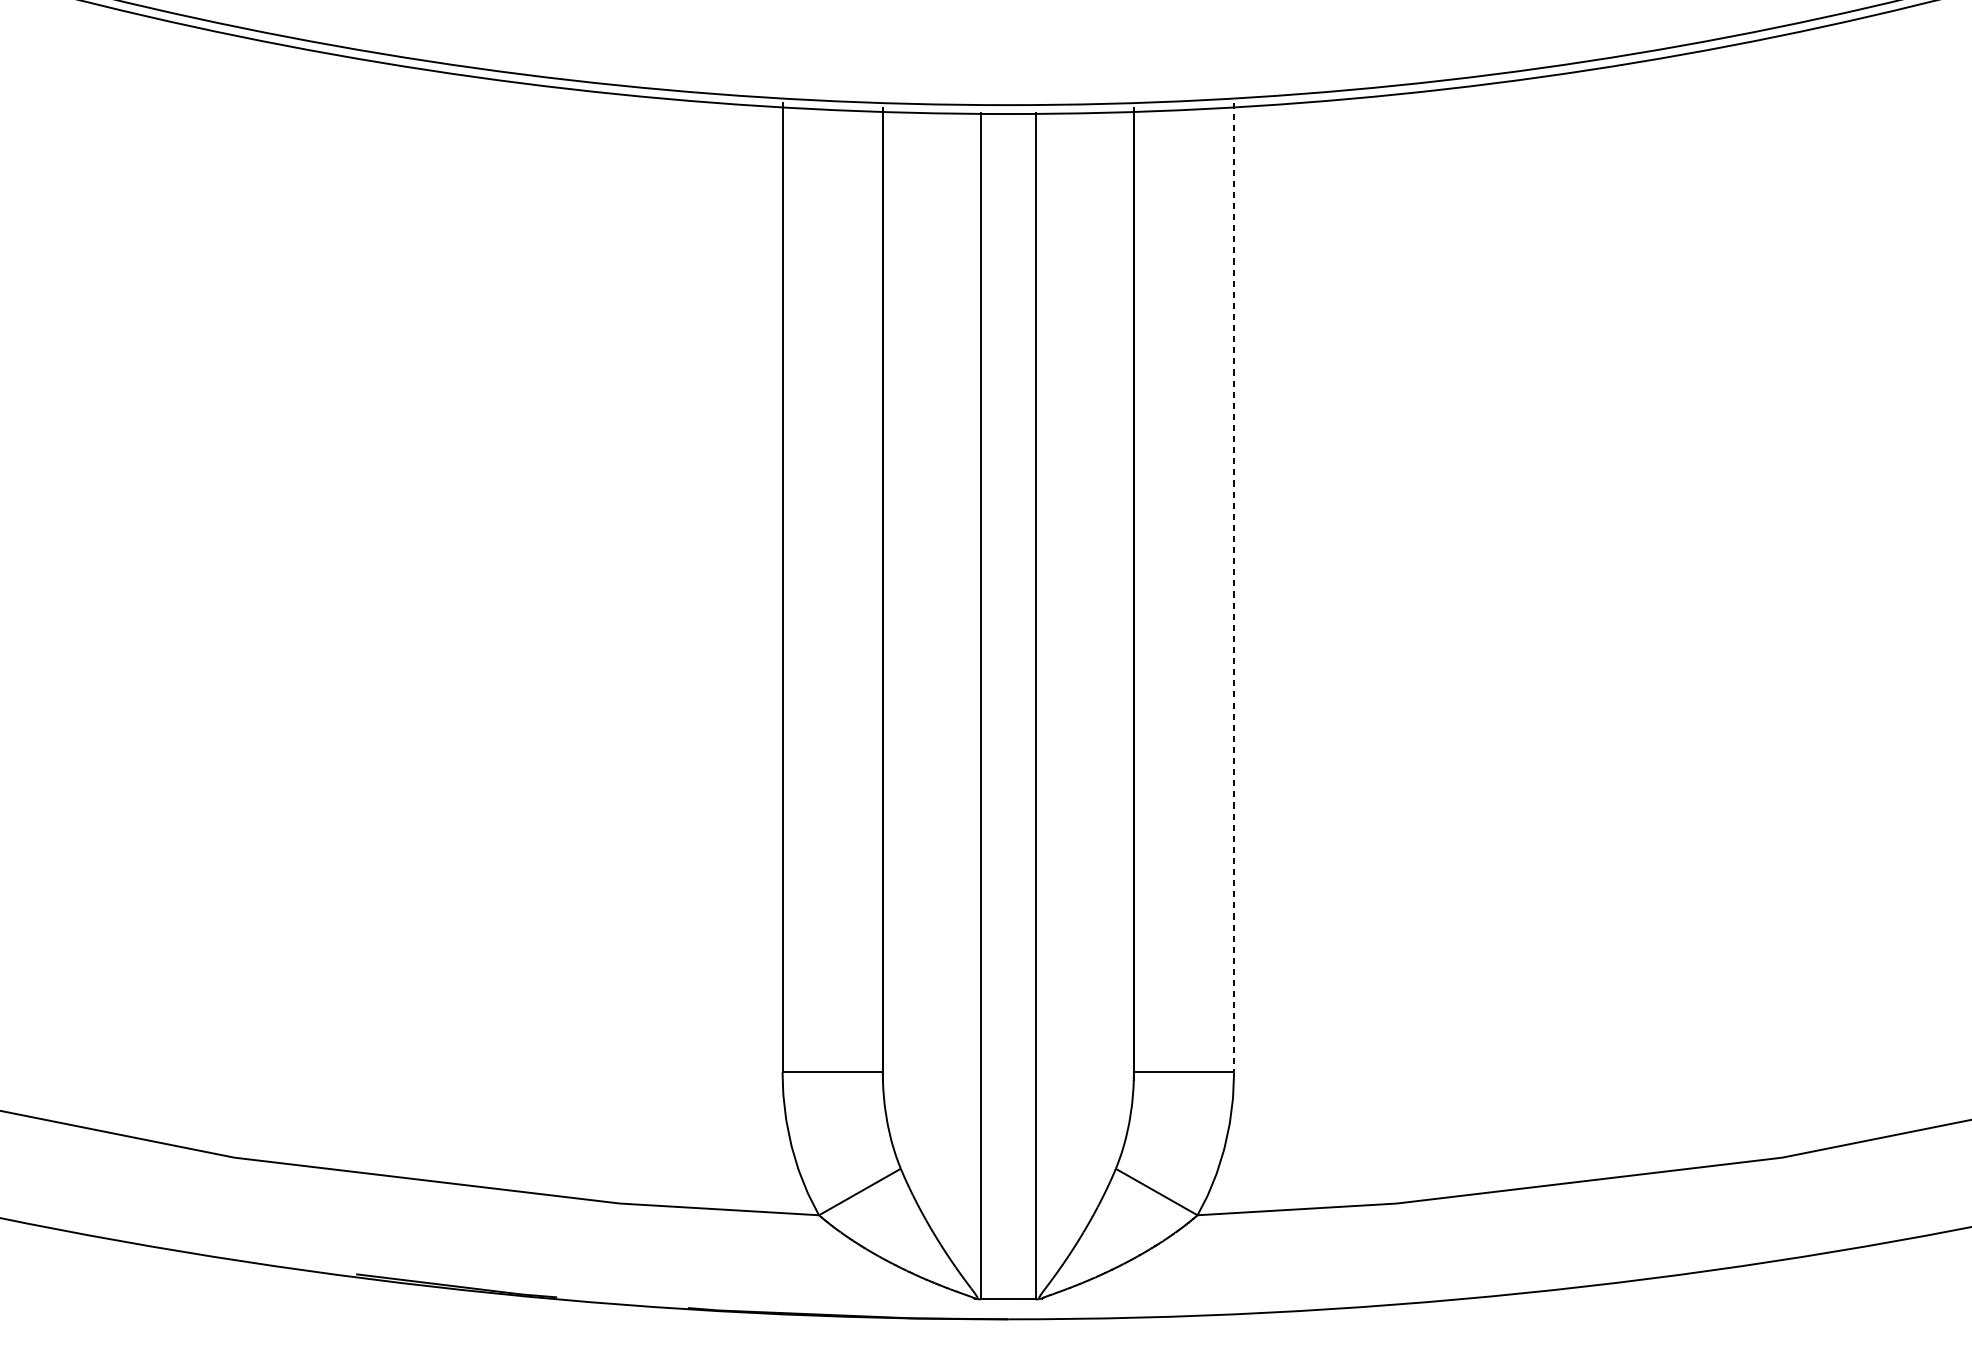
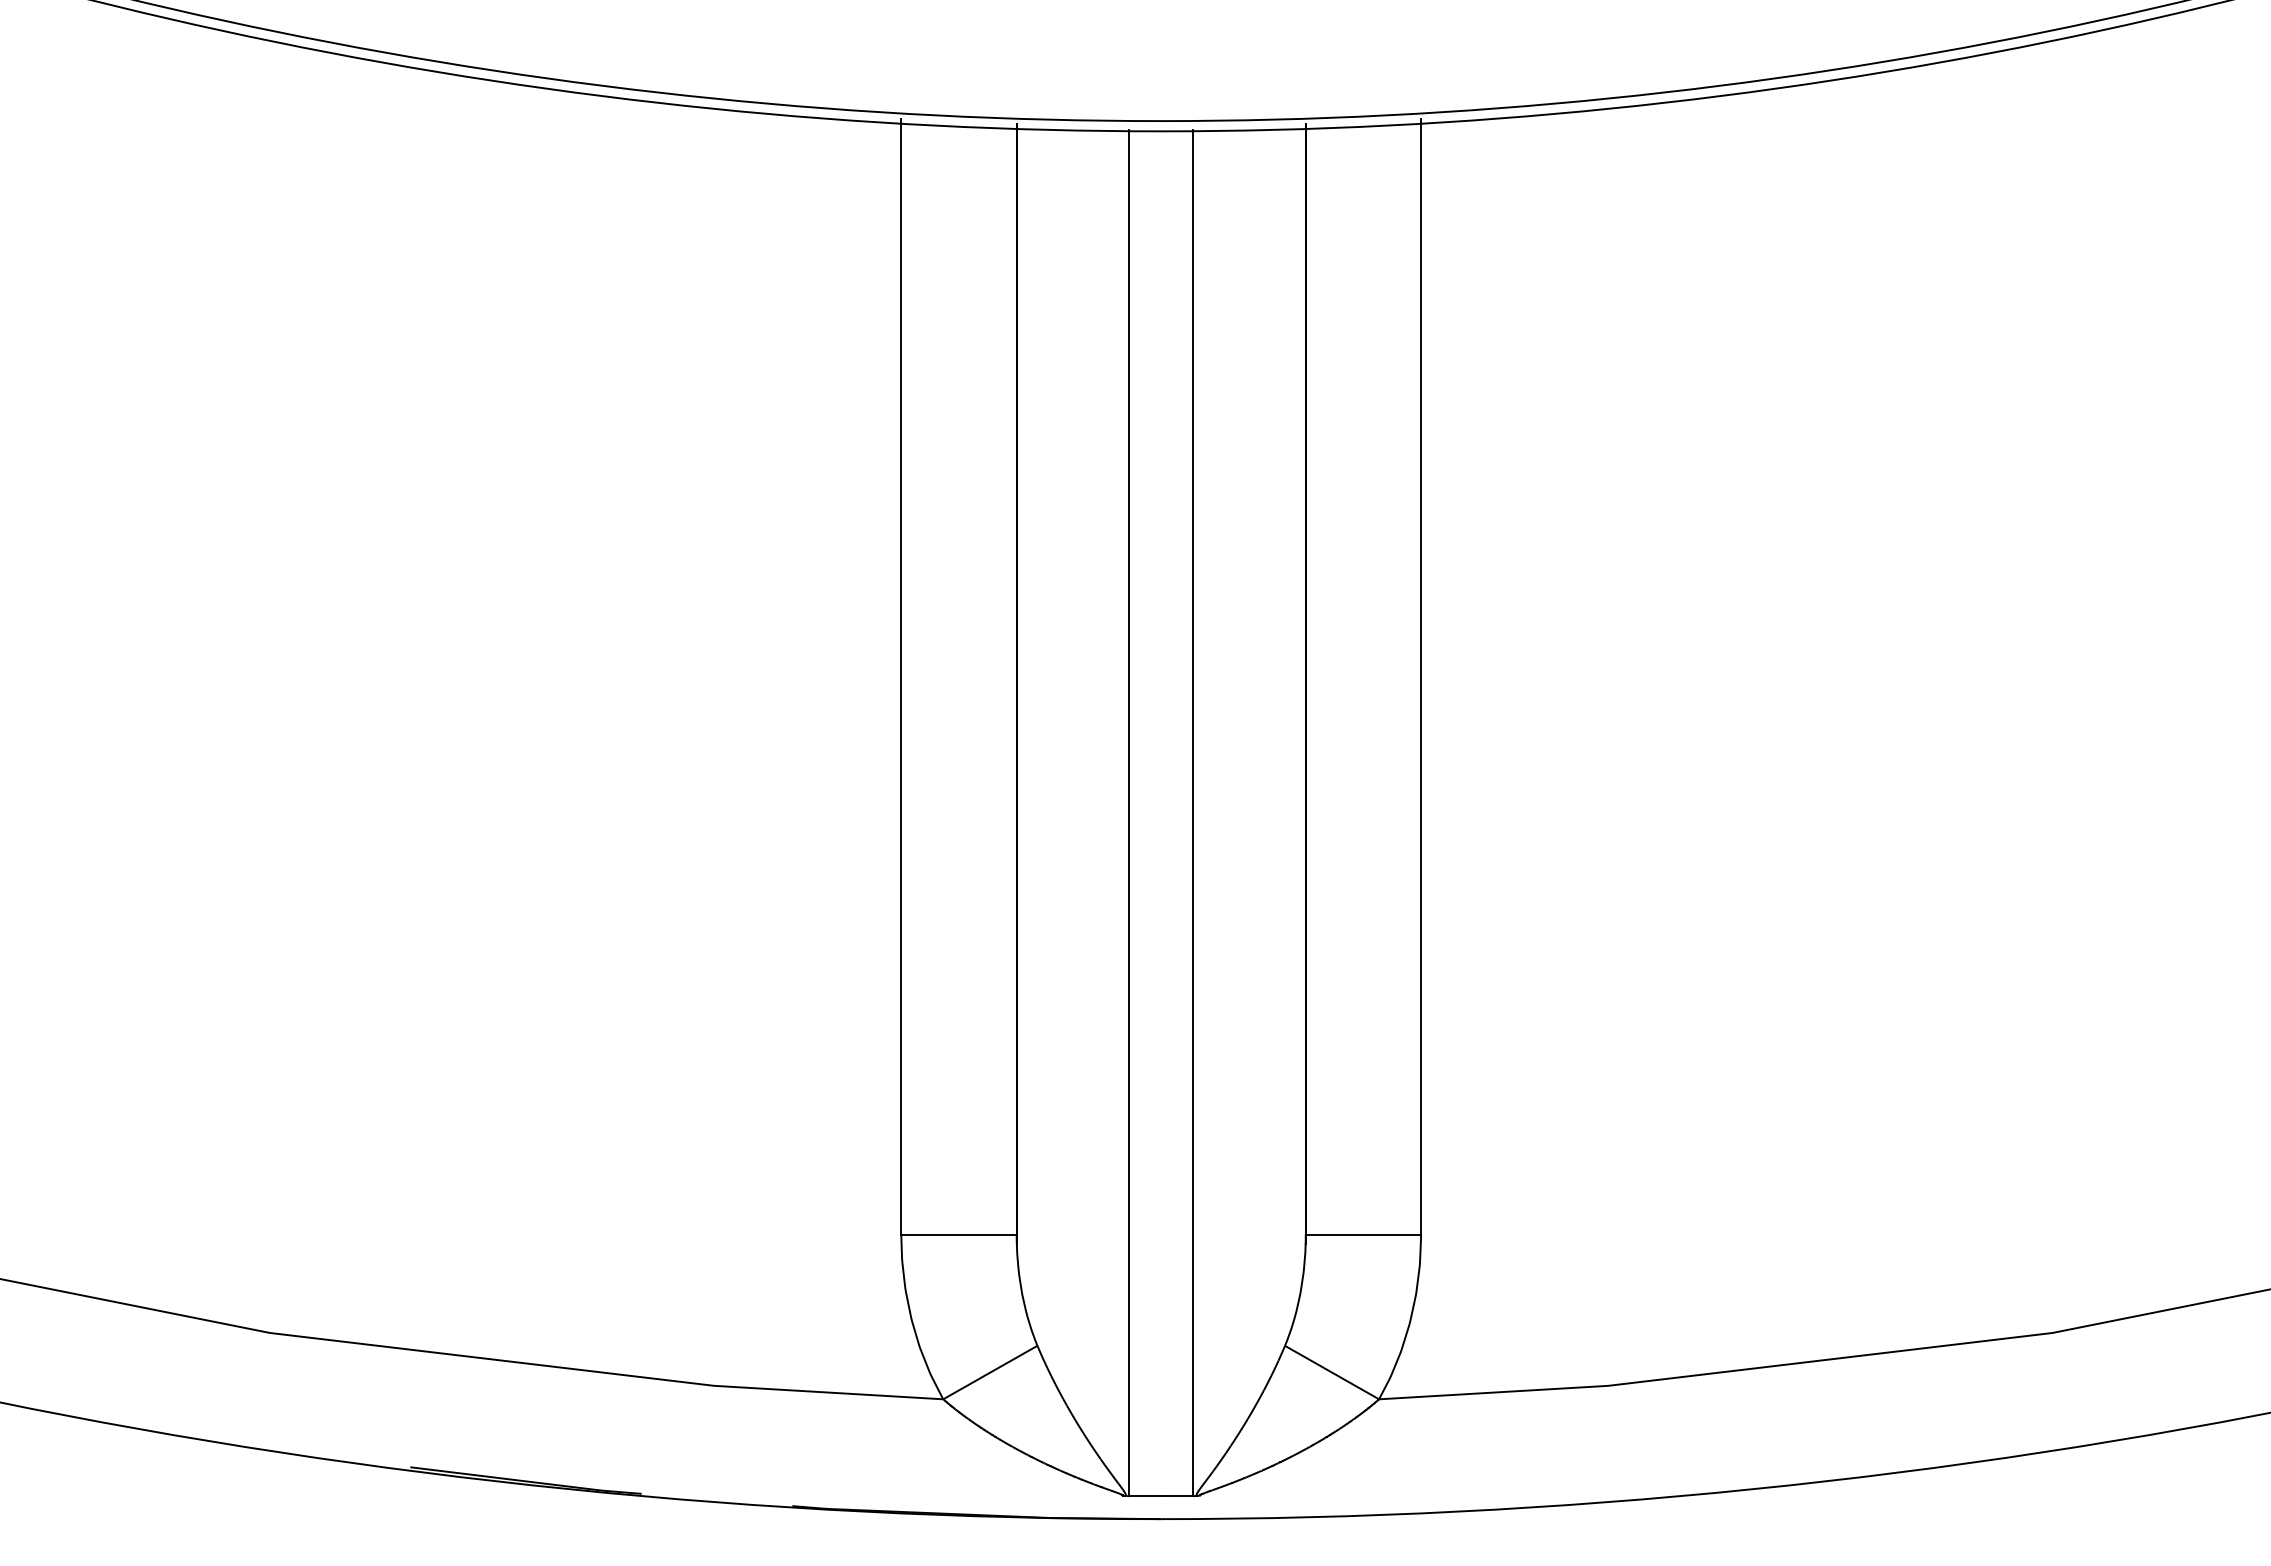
line: (1234, 587) -> (1421, 676), dashed -> solid

